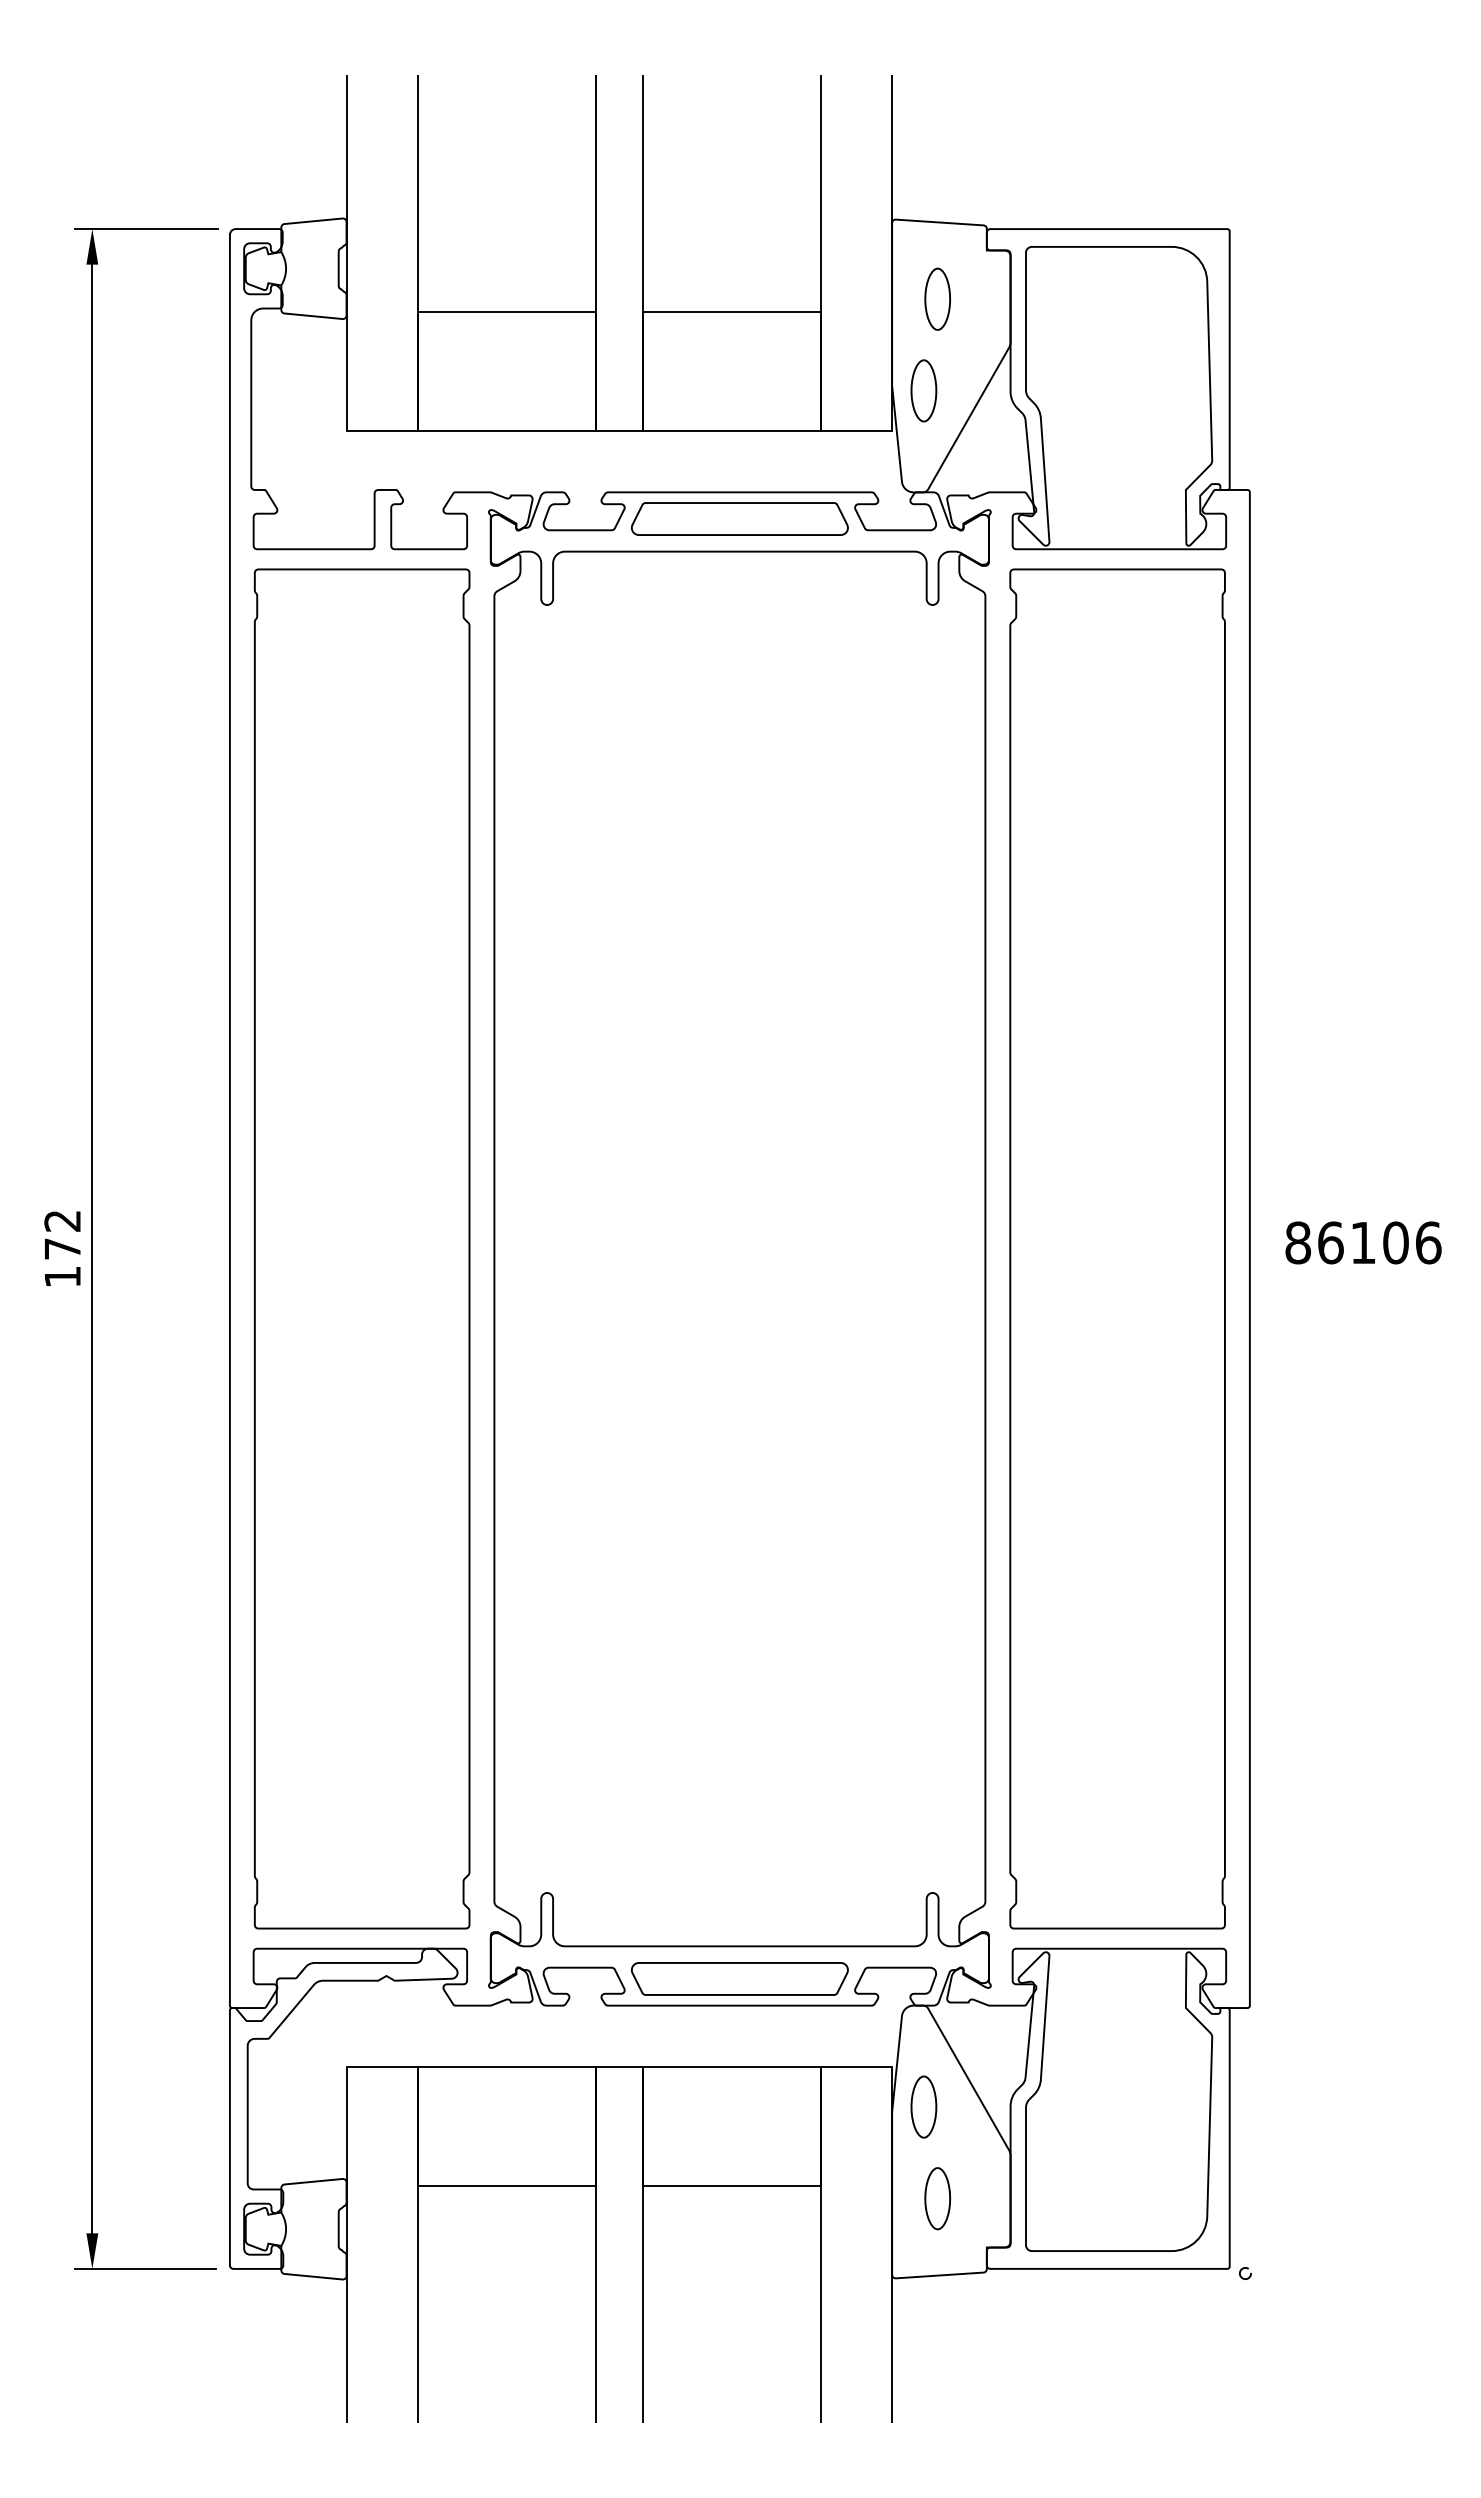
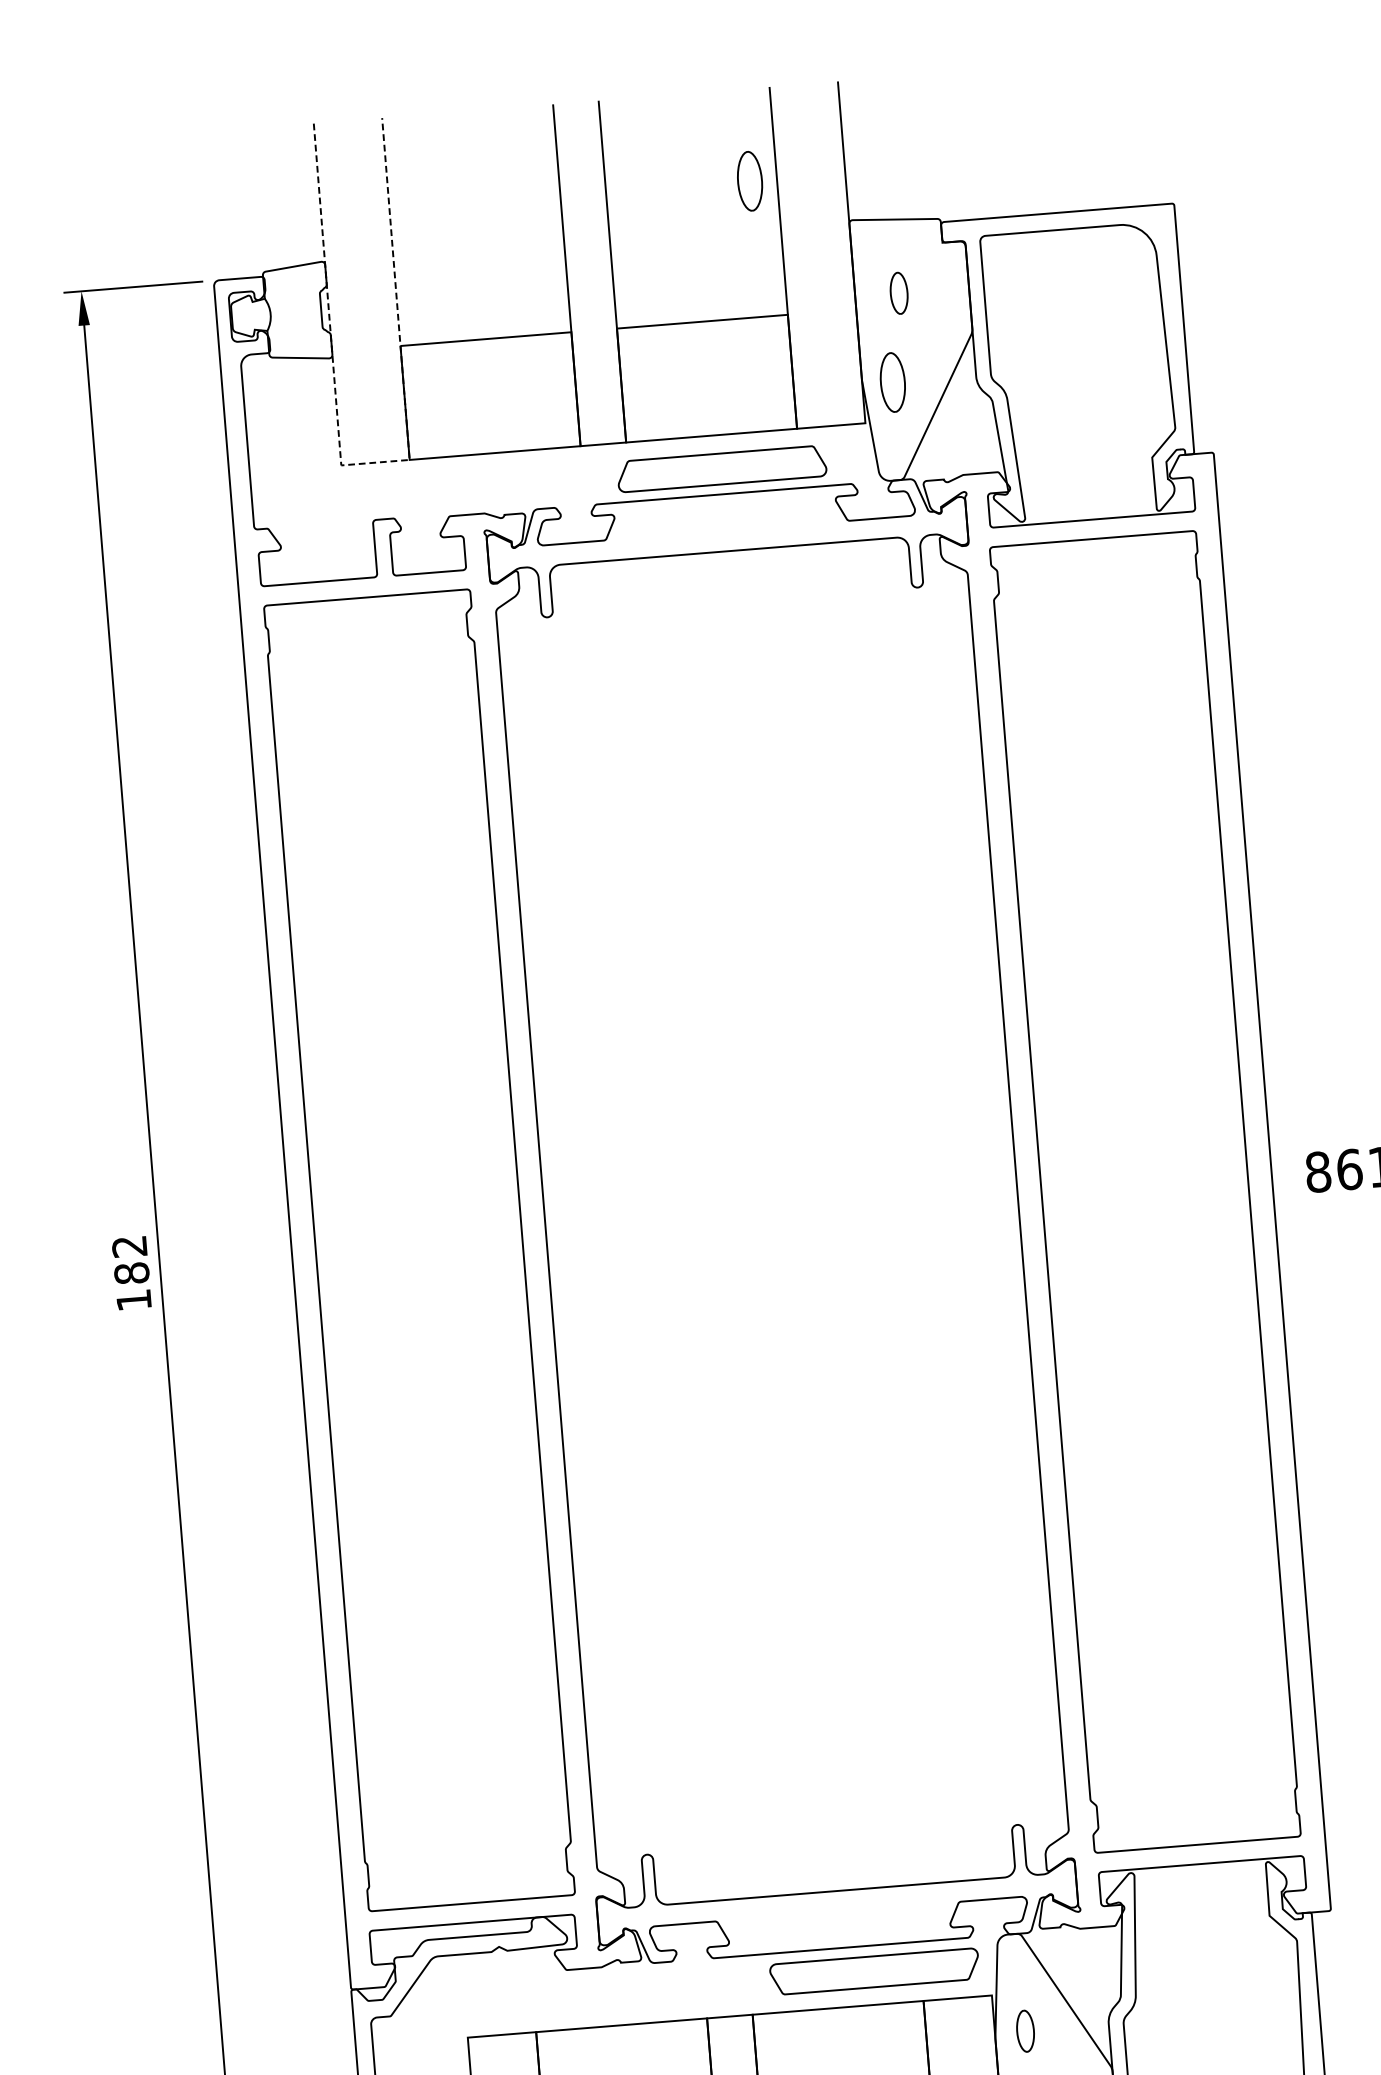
part: (792, 170) -> (749, 180), added
part: (937, 298) -> (898, 292), size x0.7
line: (382, 430) -> (375, 462), solid -> dashed
curve: (739, 503) -> (720, 454), moved
text: (62, 1248) -> (131, 1273), 172 -> 182
curve: (739, 1963) -> (873, 1956), moved
part: (923, 2106) -> (1025, 2030), size x0.7

